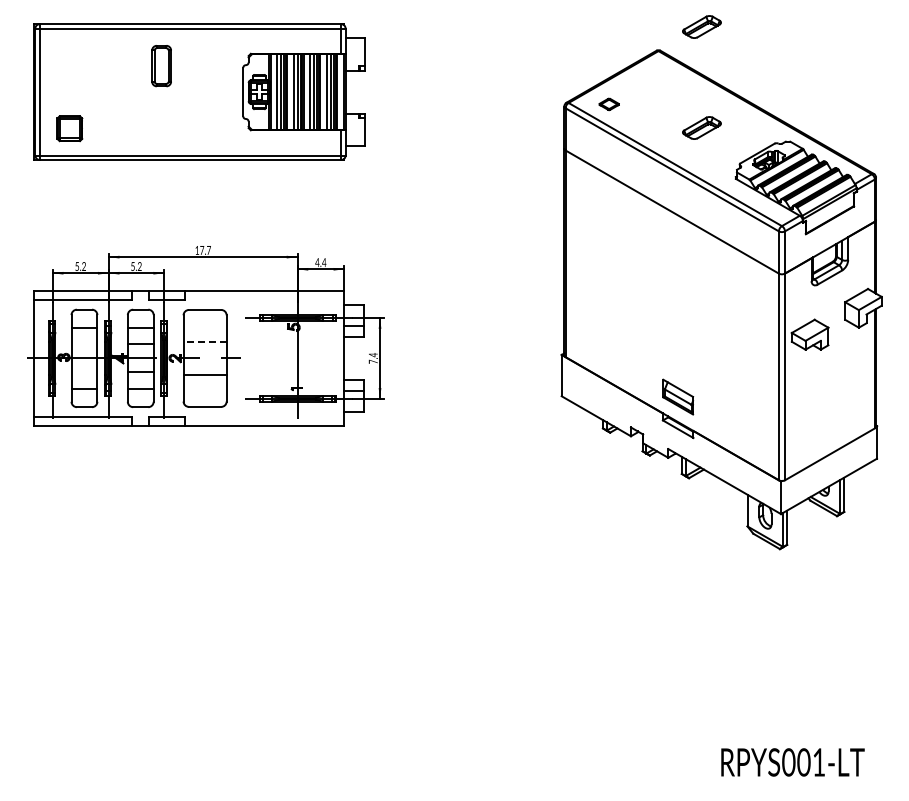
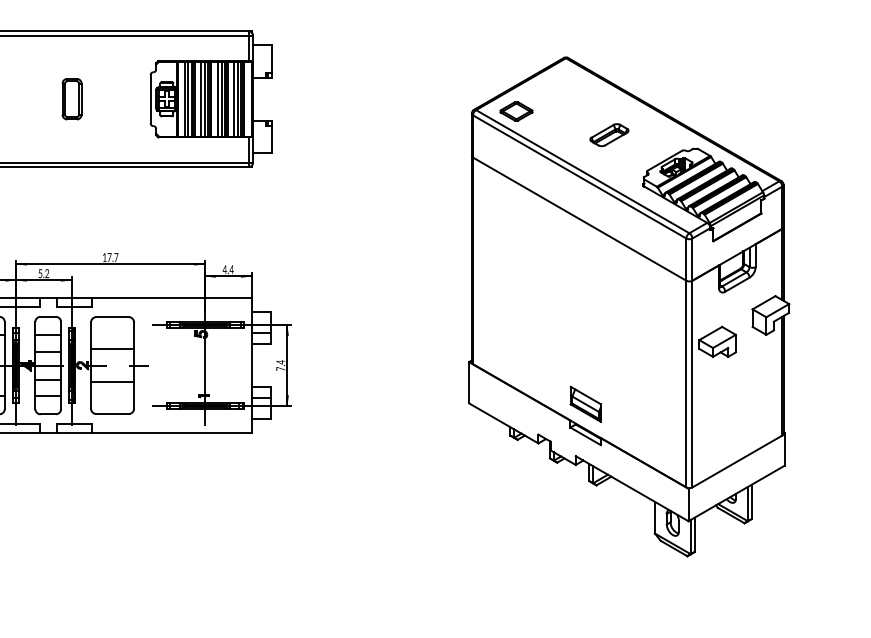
part: (701, 26) -> (608, 33), removed
part: (161, 66) -> (71, 99), moved
part: (609, 104) -> (516, 111), size x1.67
line: (205, 342) -> (112, 349), dashed -> solid

